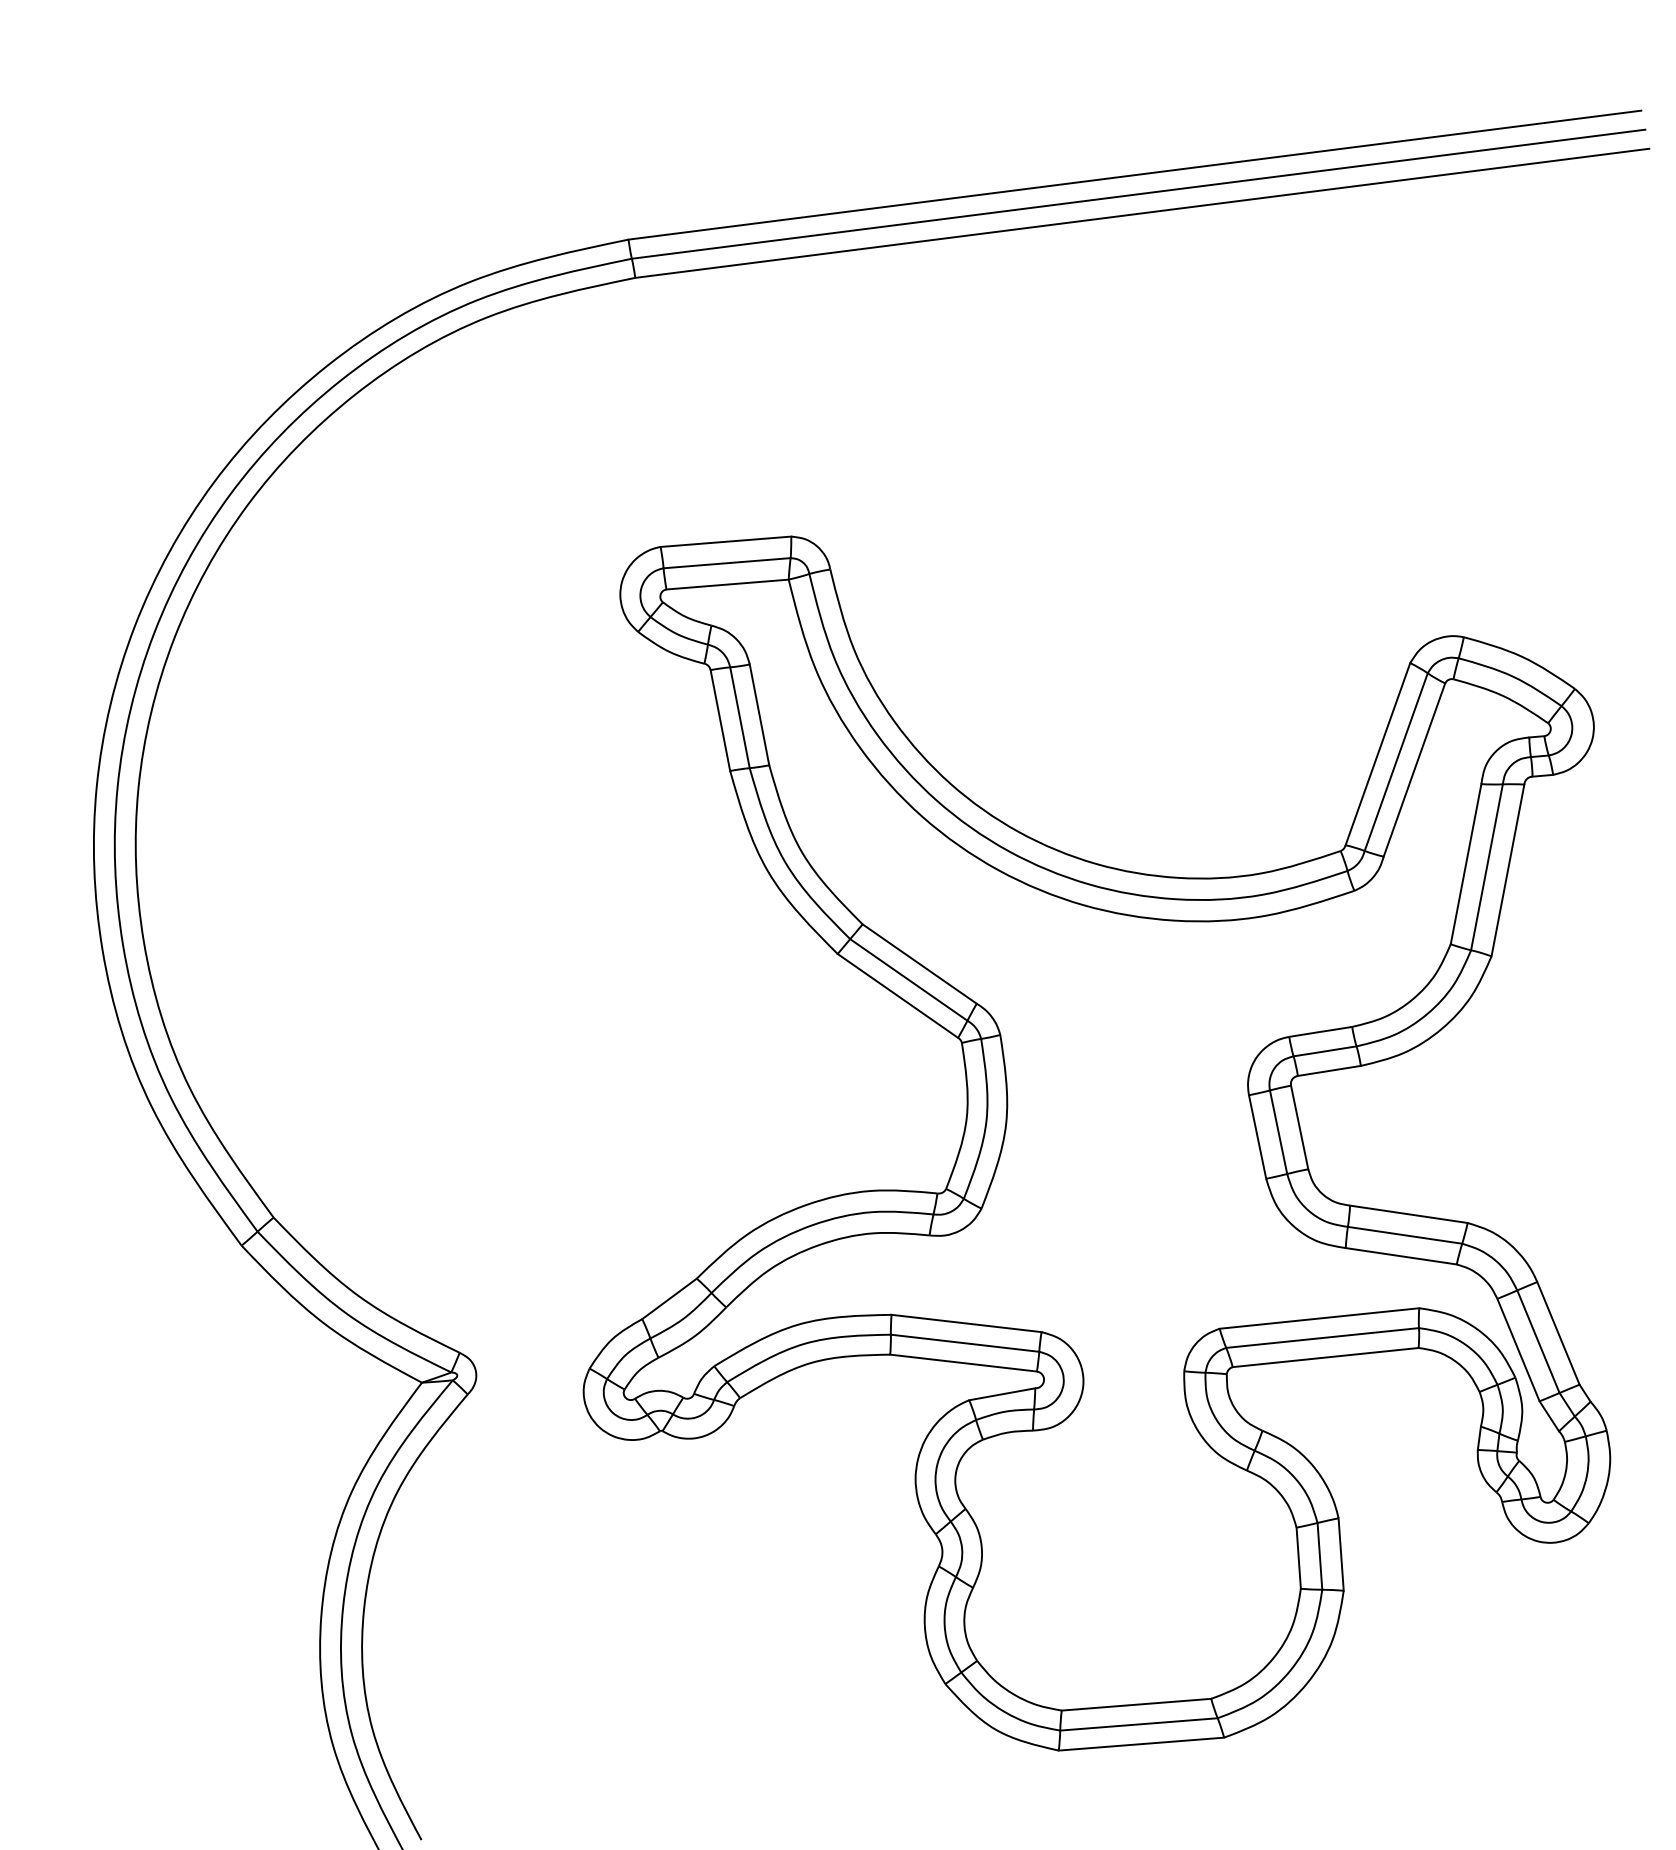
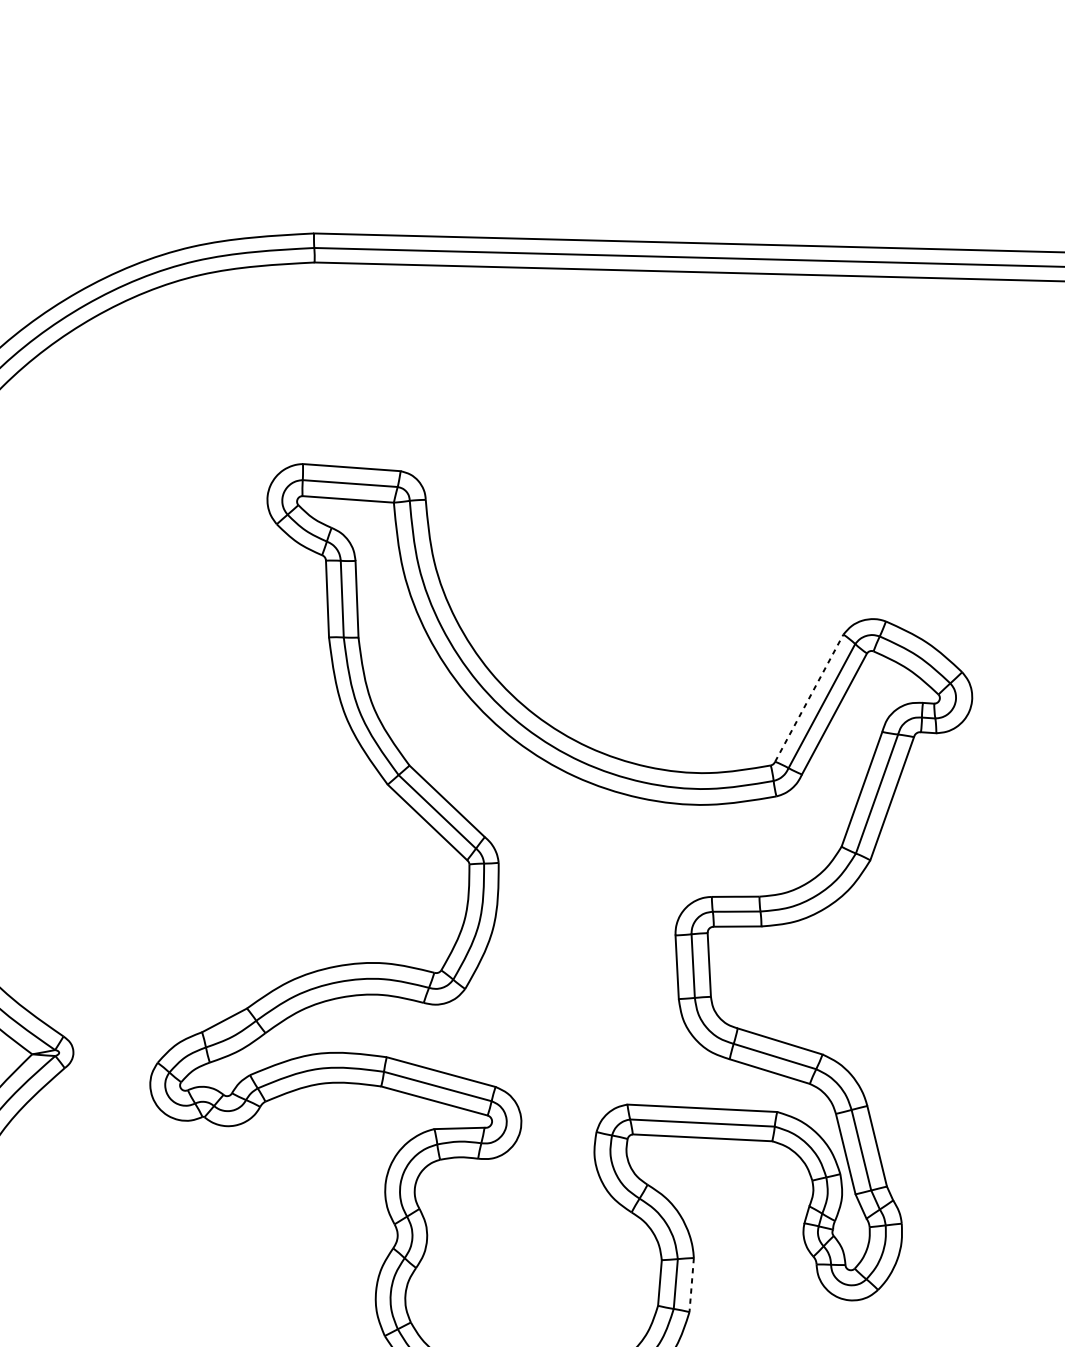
line: (1377, 754) -> (808, 698), solid -> dashed
line: (1341, 1555) -> (691, 1285), solid -> dashed

